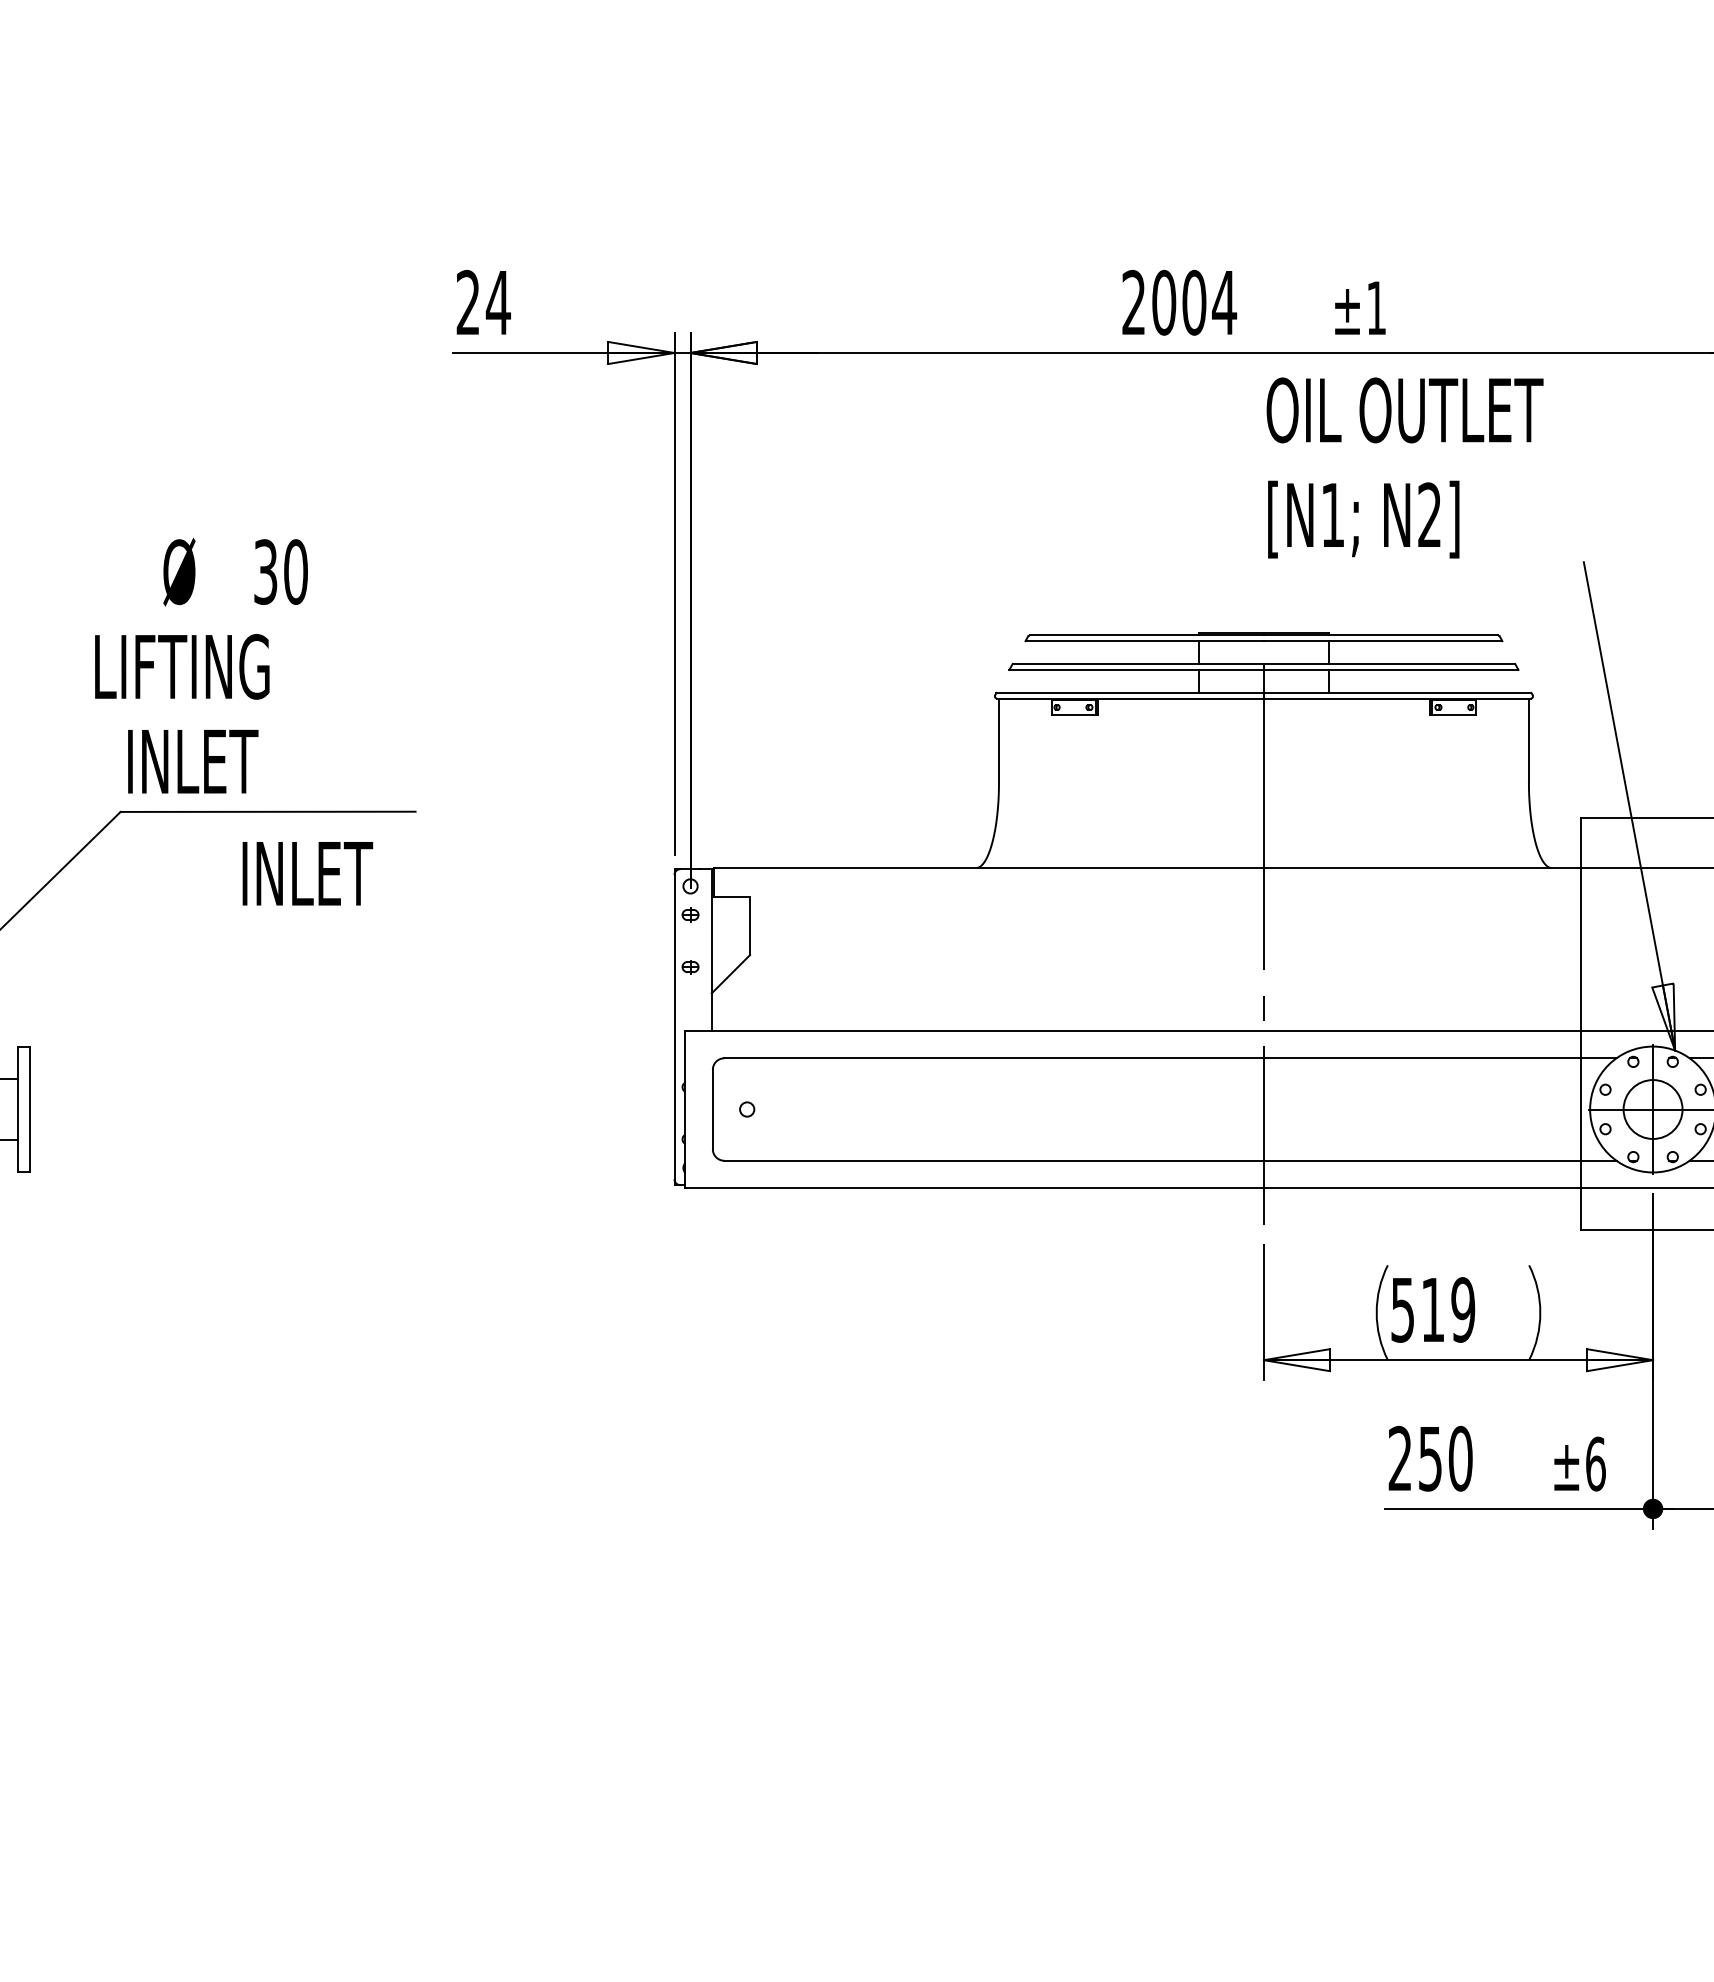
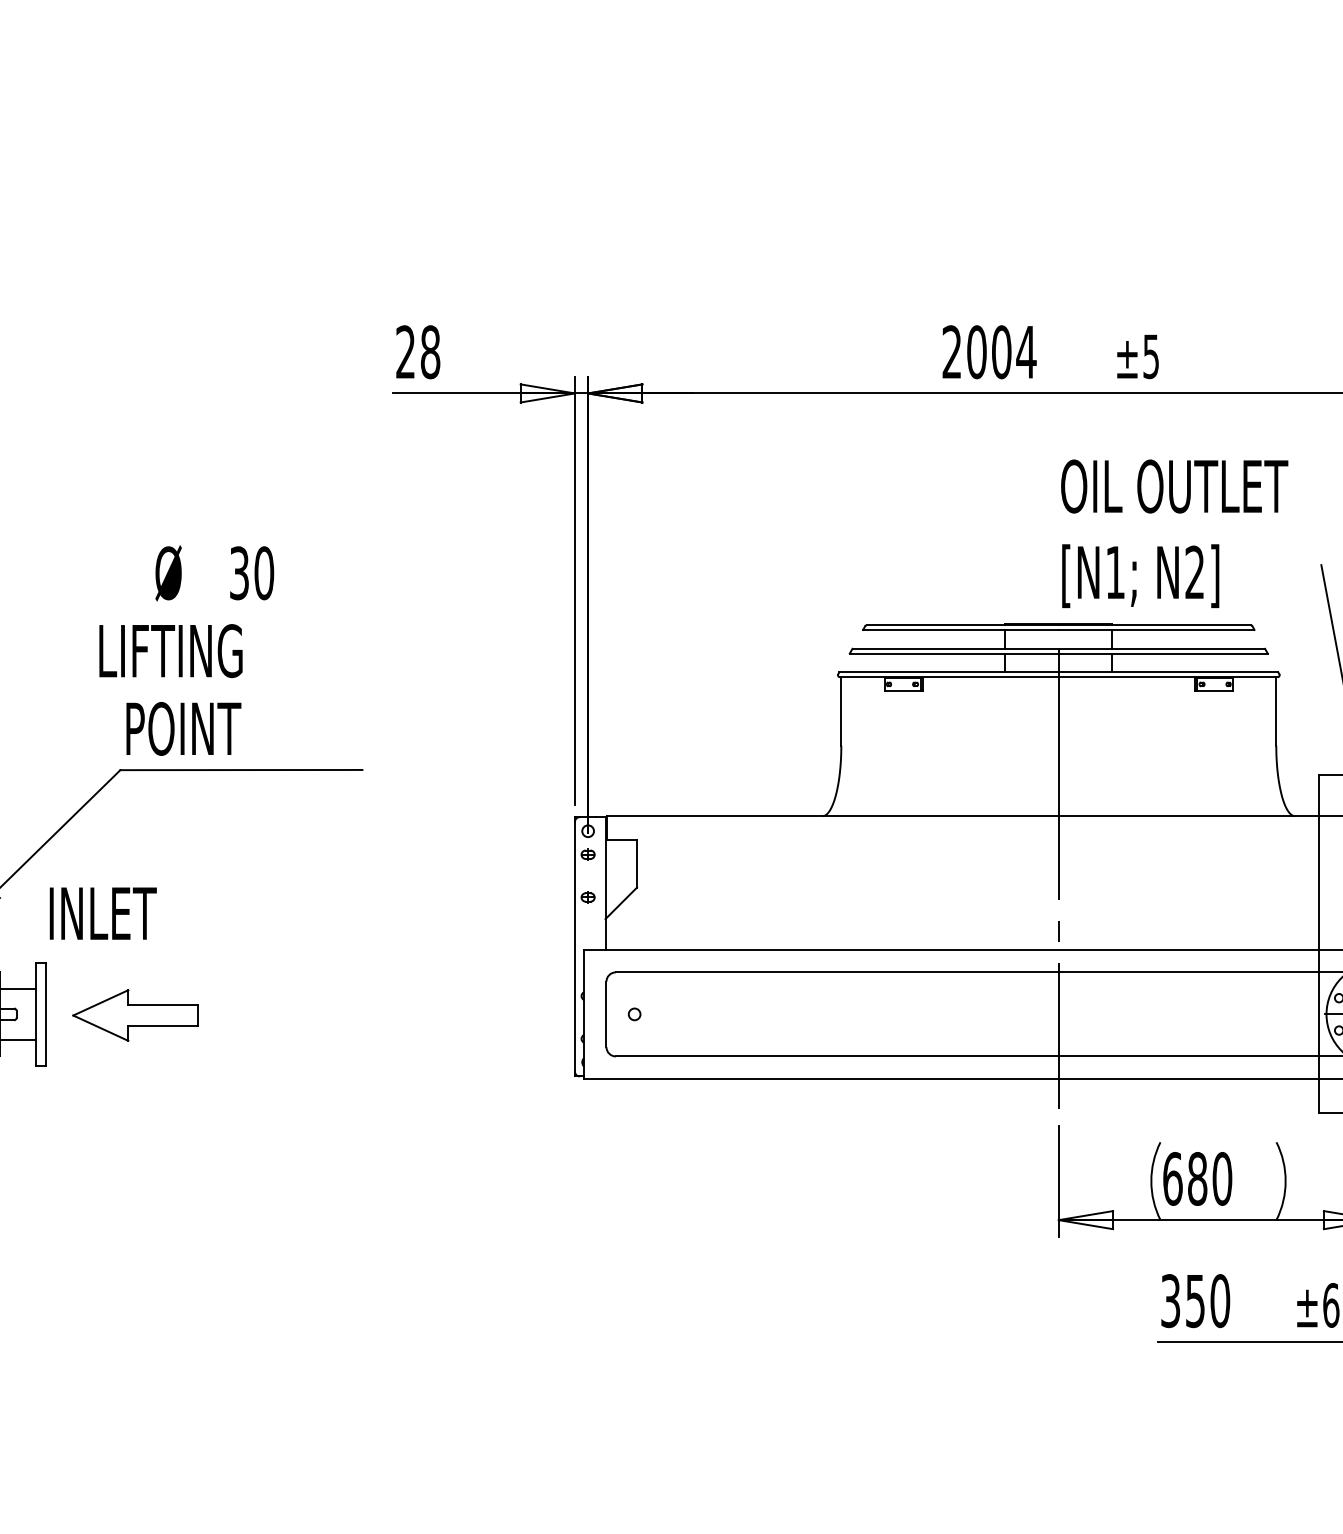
text: (497, 302) -> (429, 352), 24 -> 28
text: (1376, 308) -> (1151, 356), ±1 -> ±5
text: (1404, 467) -> (1174, 533), moved
text: (200, 761) -> (185, 728), INLET -> POINT
text: (307, 873) -> (103, 913), moved
part: (138, 1110) -> (135, 1015), added
text: (1433, 1309) -> (1197, 1178), 519 -> 680
text: (1399, 1458) -> (1170, 1300), 250 -> 350

